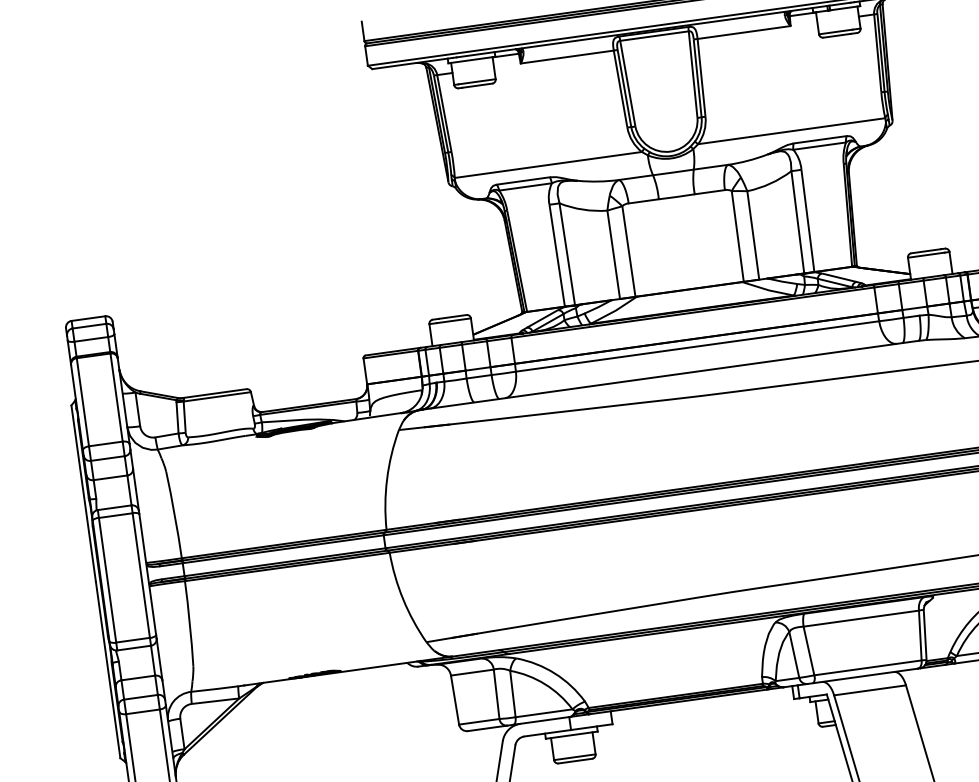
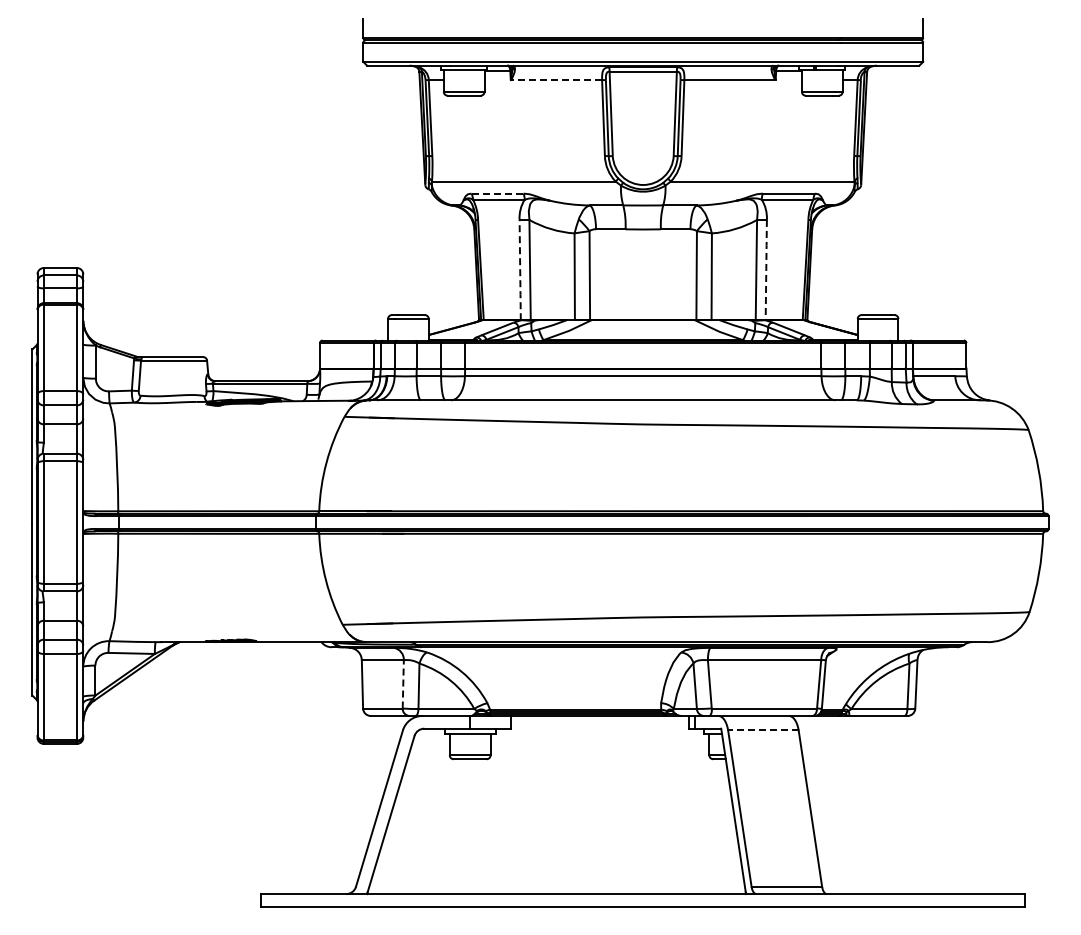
line: (567, 57) -> (556, 80), solid -> dashed
line: (524, 180) -> (498, 193), solid -> dashed
line: (808, 220) -> (766, 269), solid -> dashed
line: (557, 256) -> (520, 270), solid -> dashed
line: (869, 690) -> (762, 730), solid -> dashed
line: (496, 694) -> (403, 684), solid -> dashed

